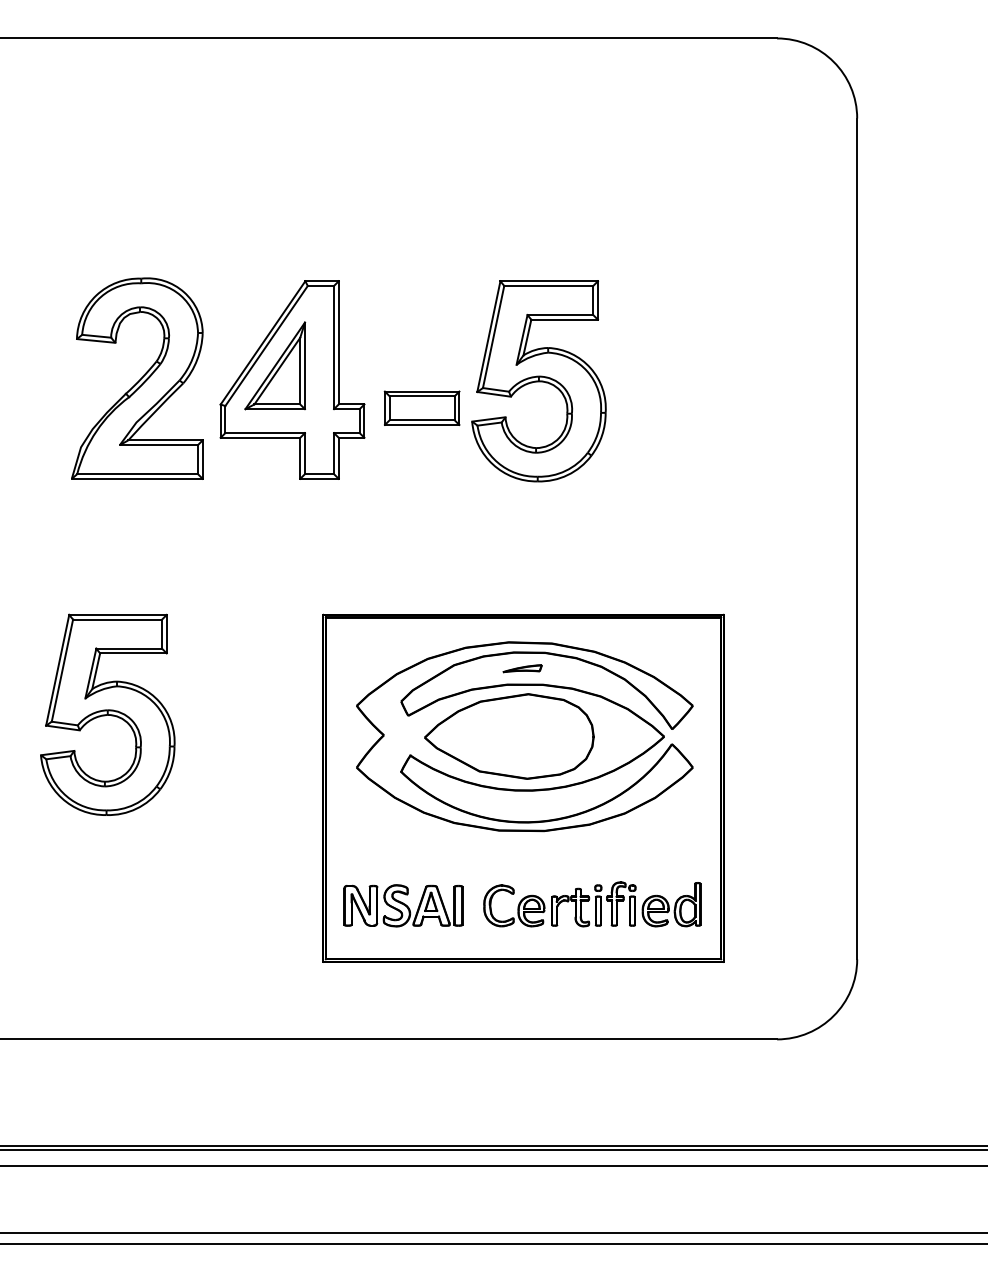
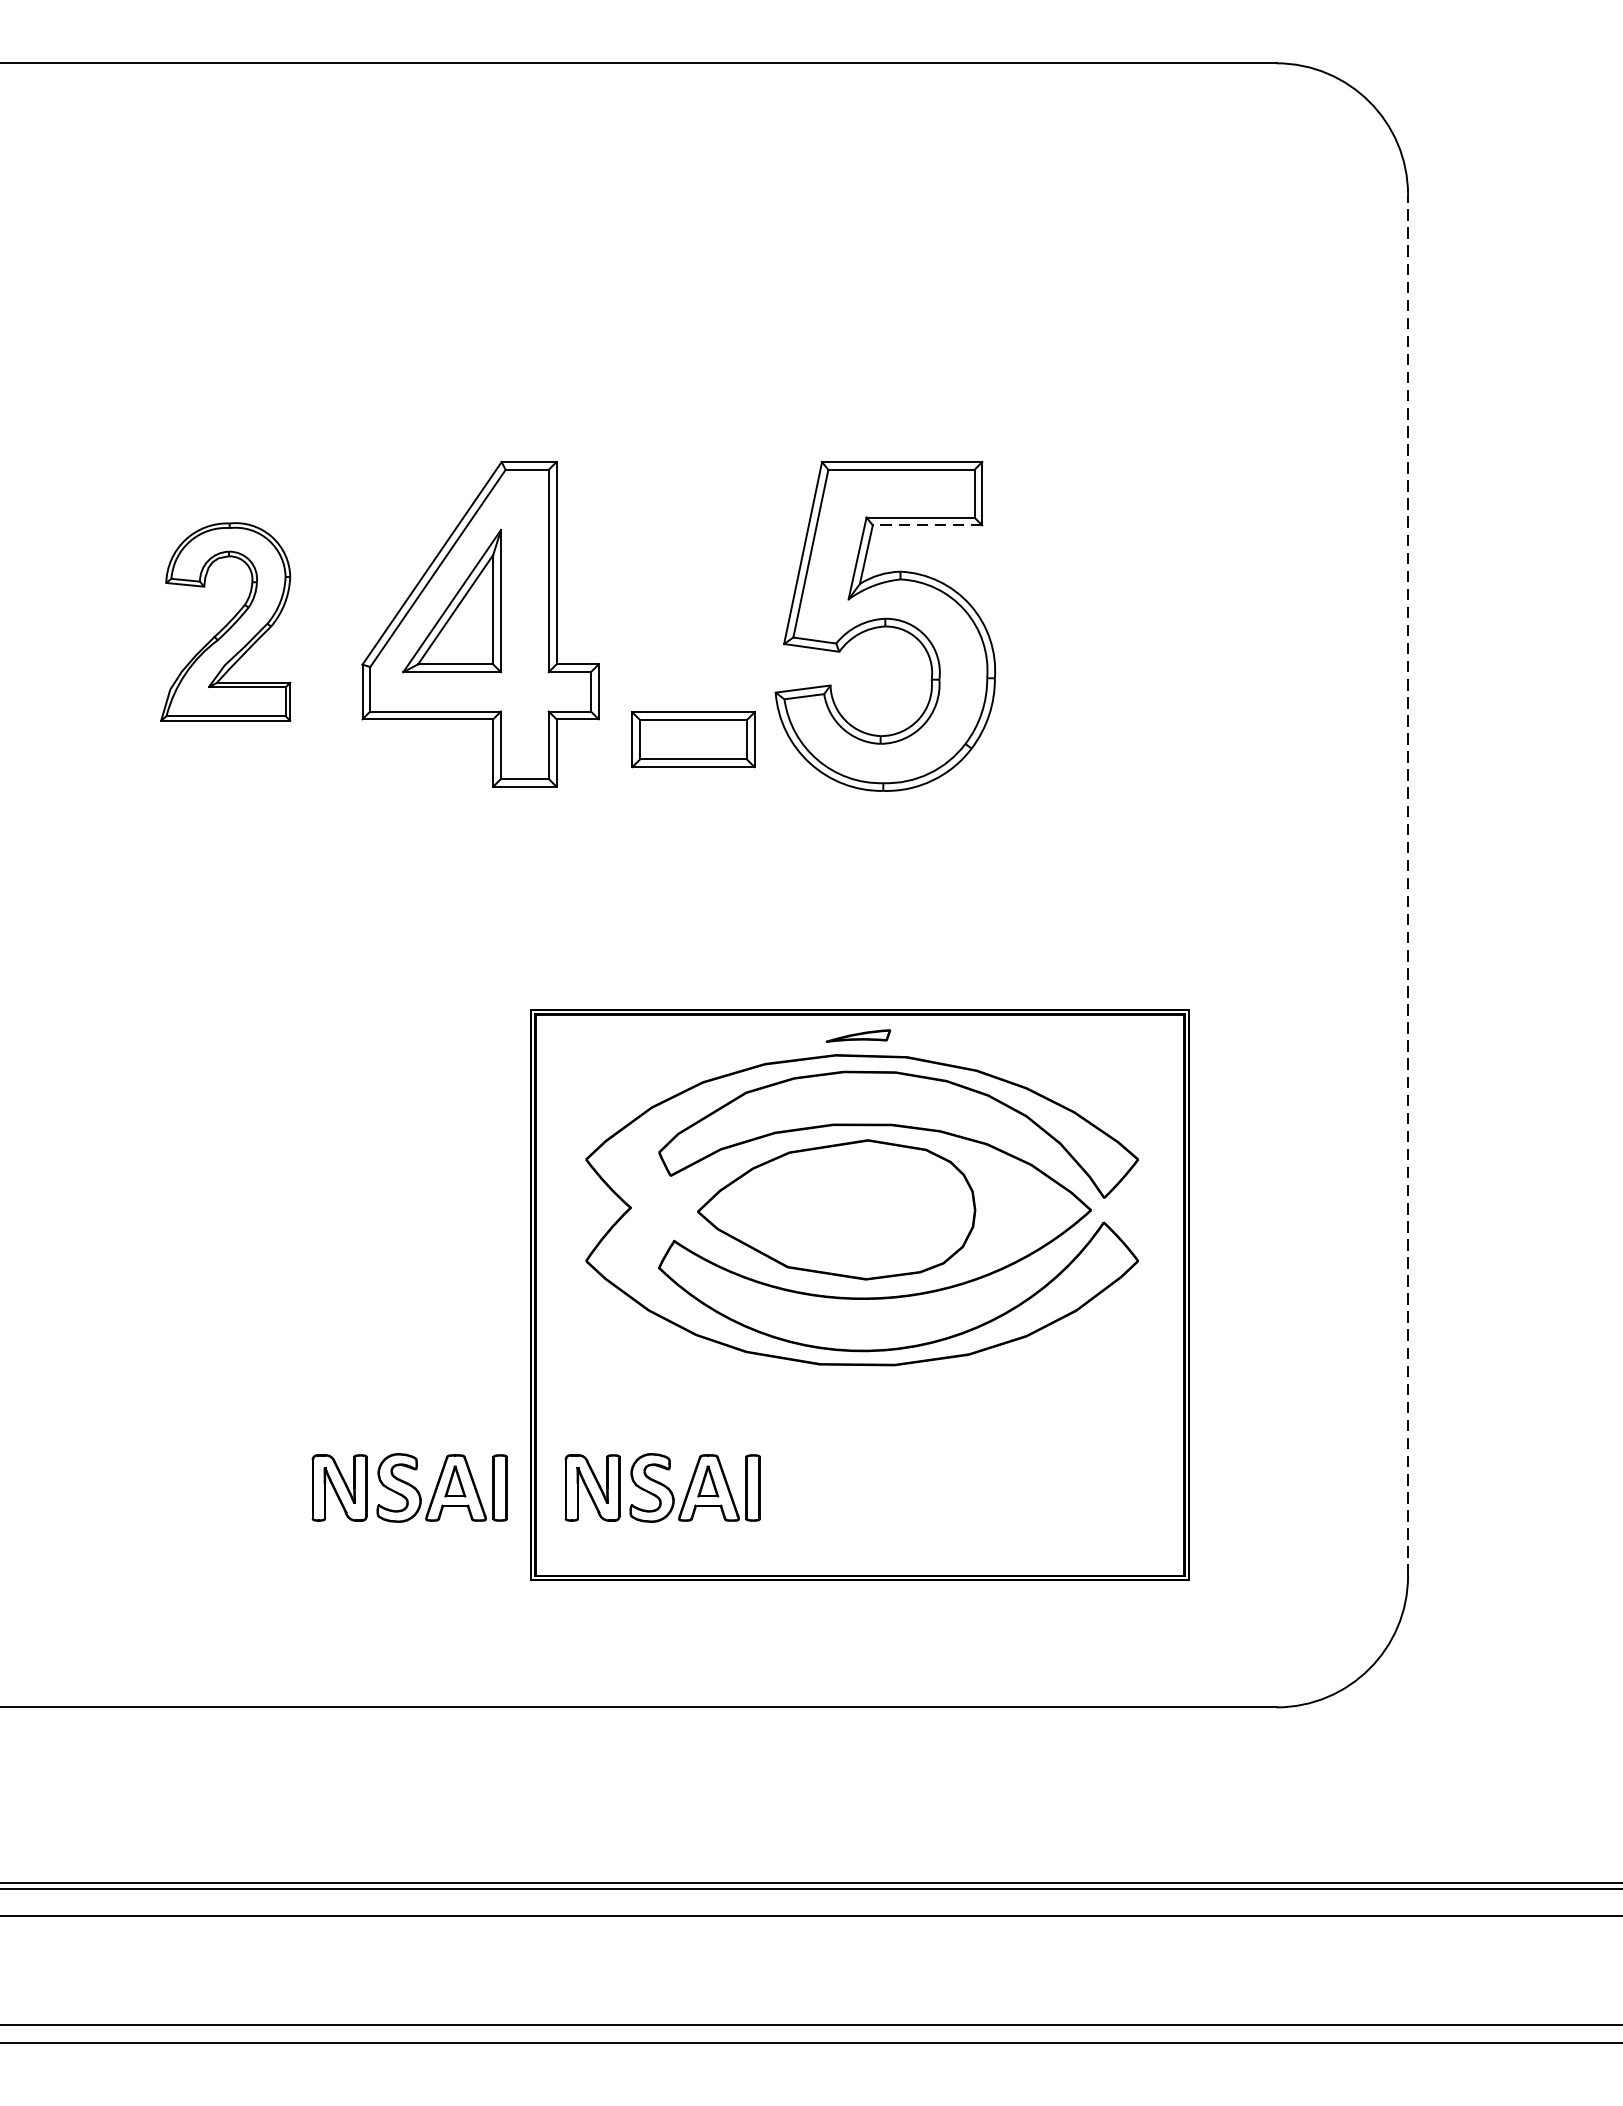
line: (564, 319) -> (927, 524), solid -> dashed
part: (137, 378) -> (225, 621), size x0.6
part: (421, 407) -> (692, 738), moved
line: (857, 538) -> (1408, 884), solid -> dashed
part: (522, 668) -> (858, 1035), moved
part: (107, 714) -> (176, 1173), removed
part: (592, 904) -> (973, 1485), removed
part: (249, 905) -> (409, 1487), added

